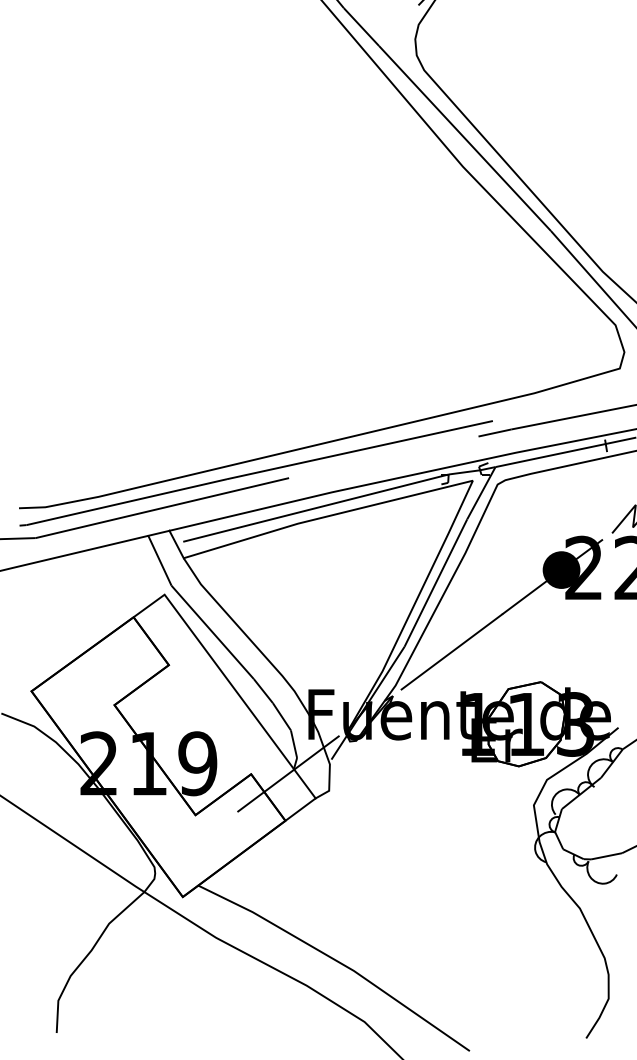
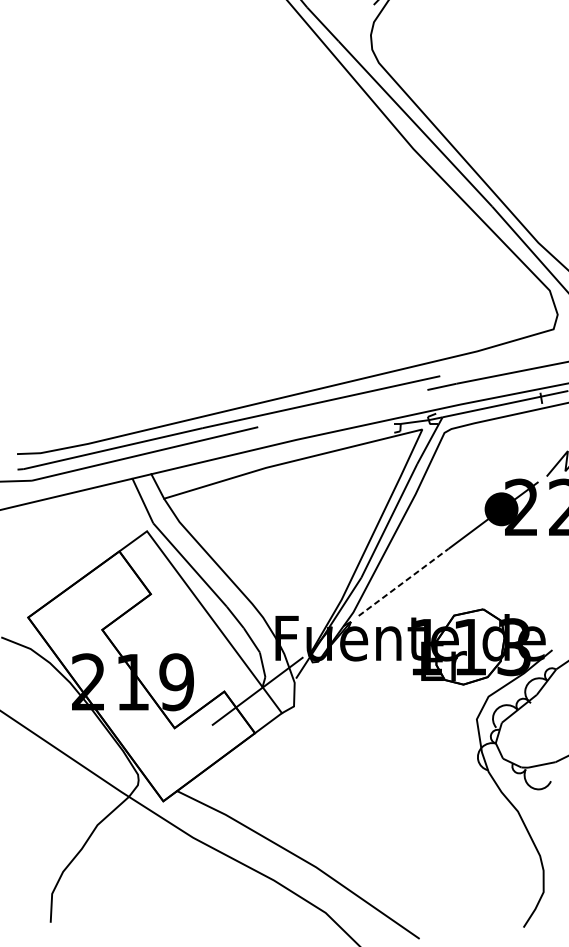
line: (315, 507) -> (281, 453), removed
line: (451, 651) -> (403, 582), solid -> dashed

